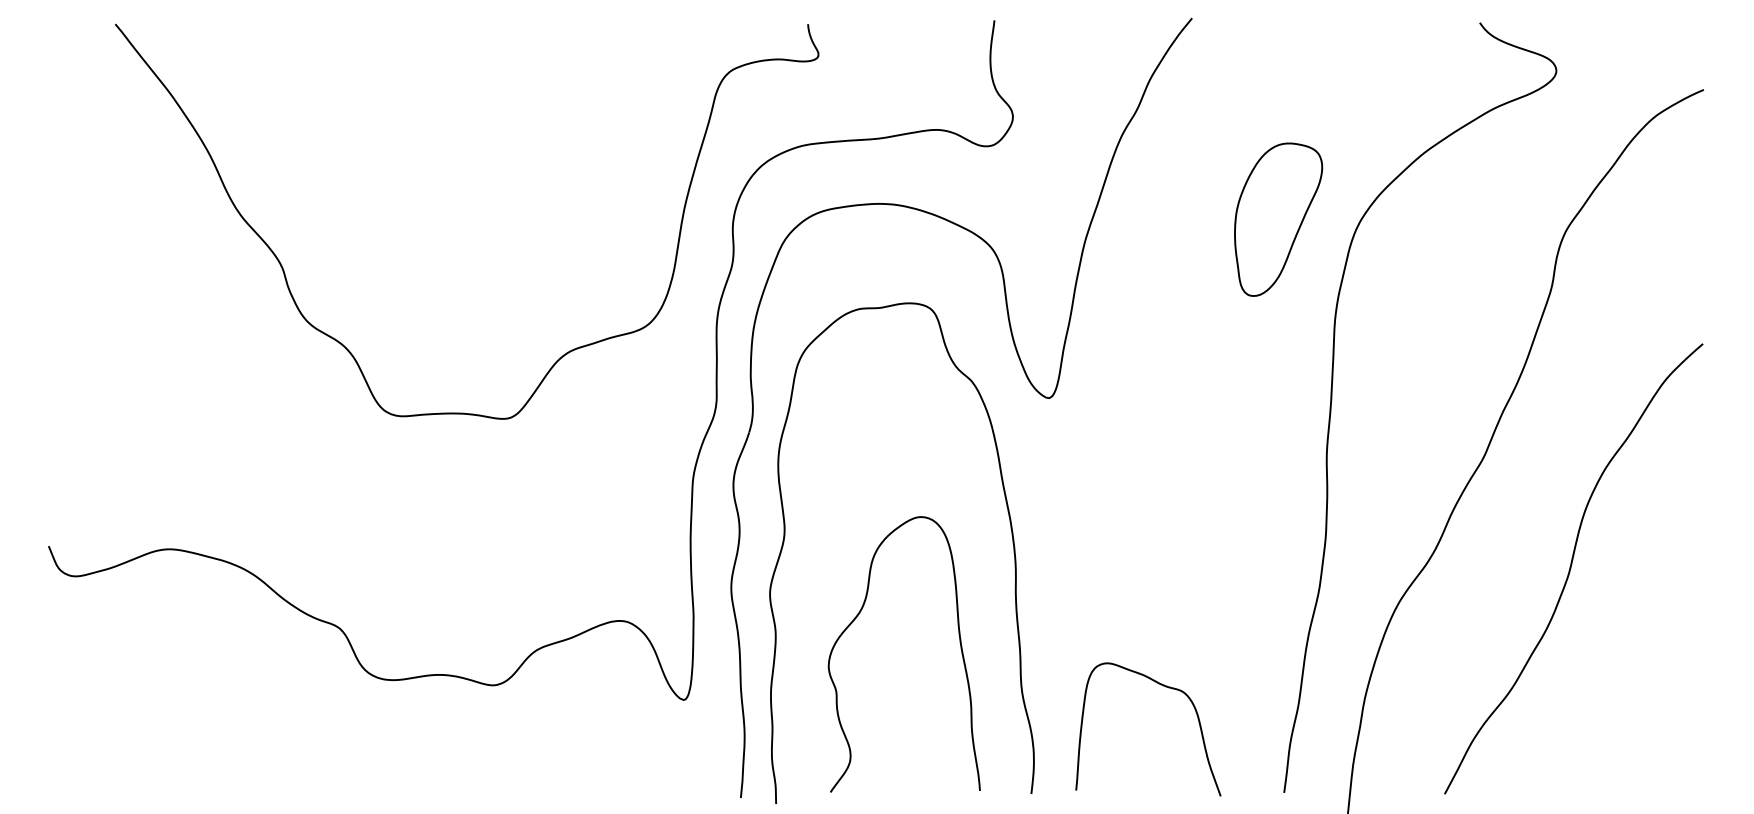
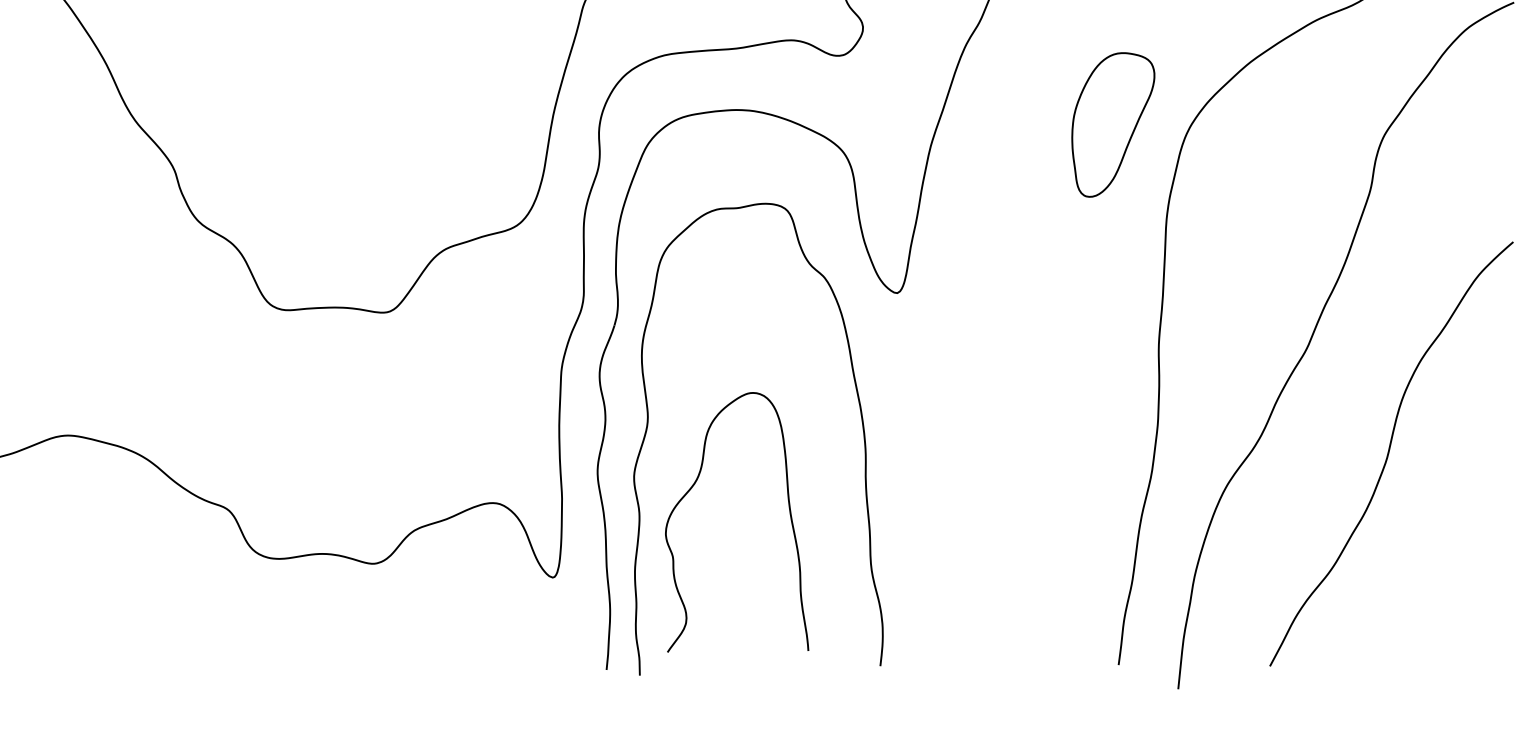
curve: (960, 649) -> (790, 517), moved
curve: (1165, 687) -> (1006, 565), removed

